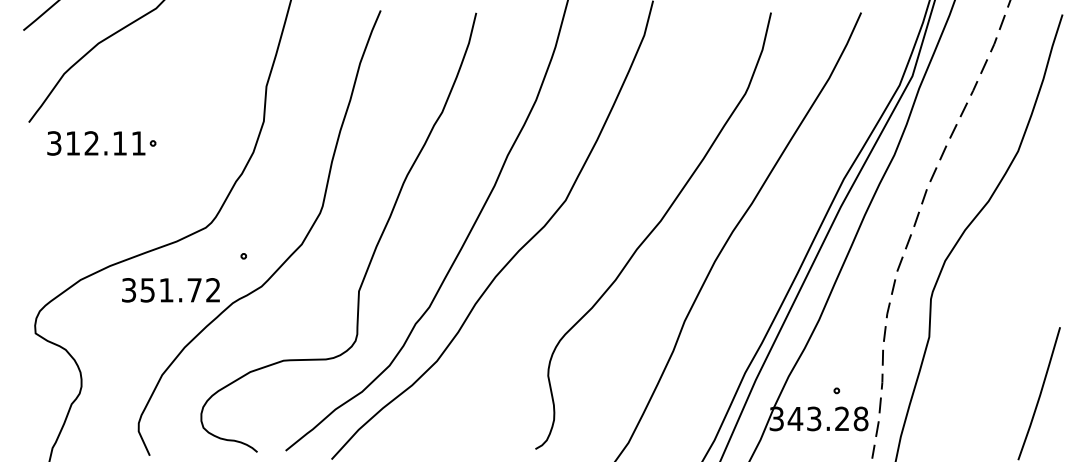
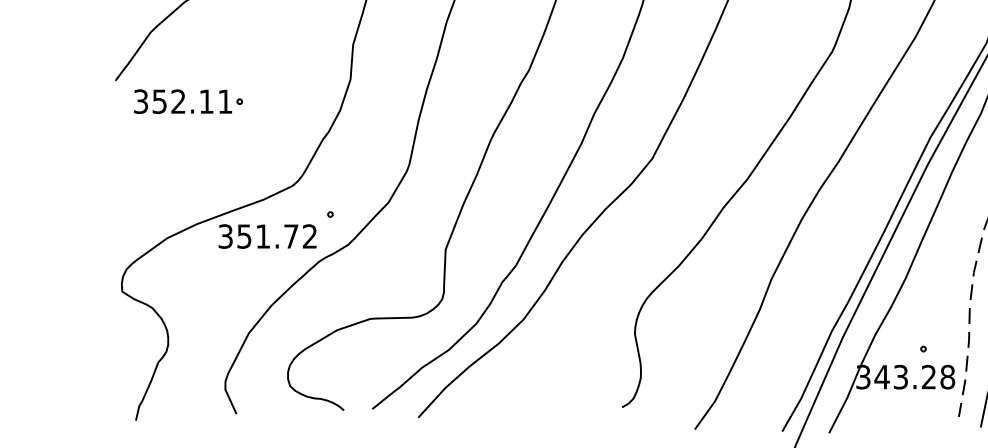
text: (72, 143) -> (159, 101), 312.11 -> 352.11
text: (170, 290) -> (267, 236), moved

